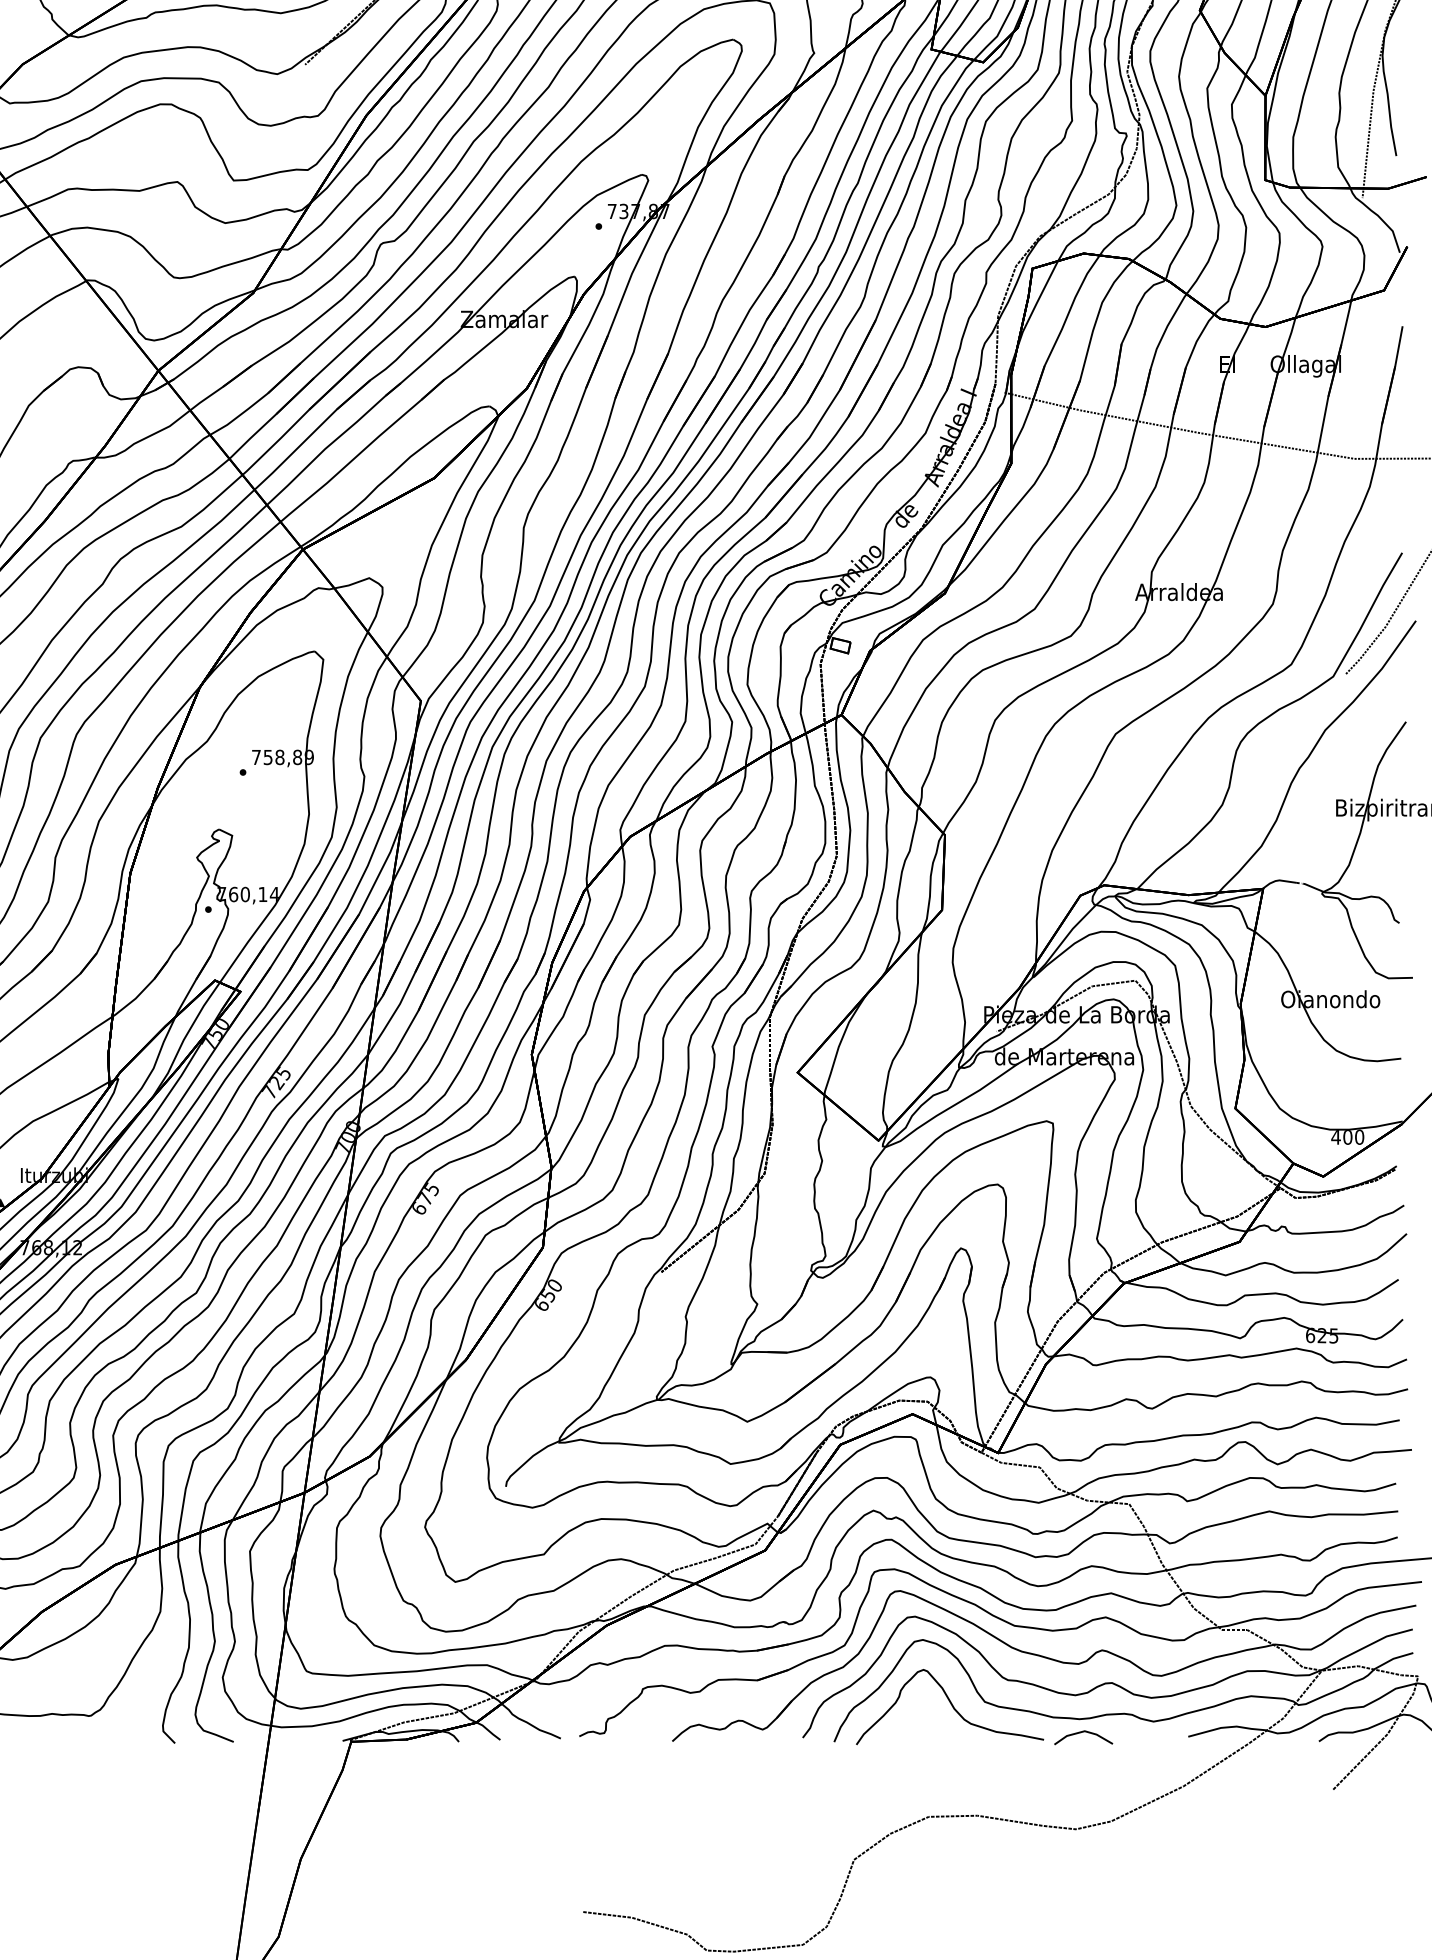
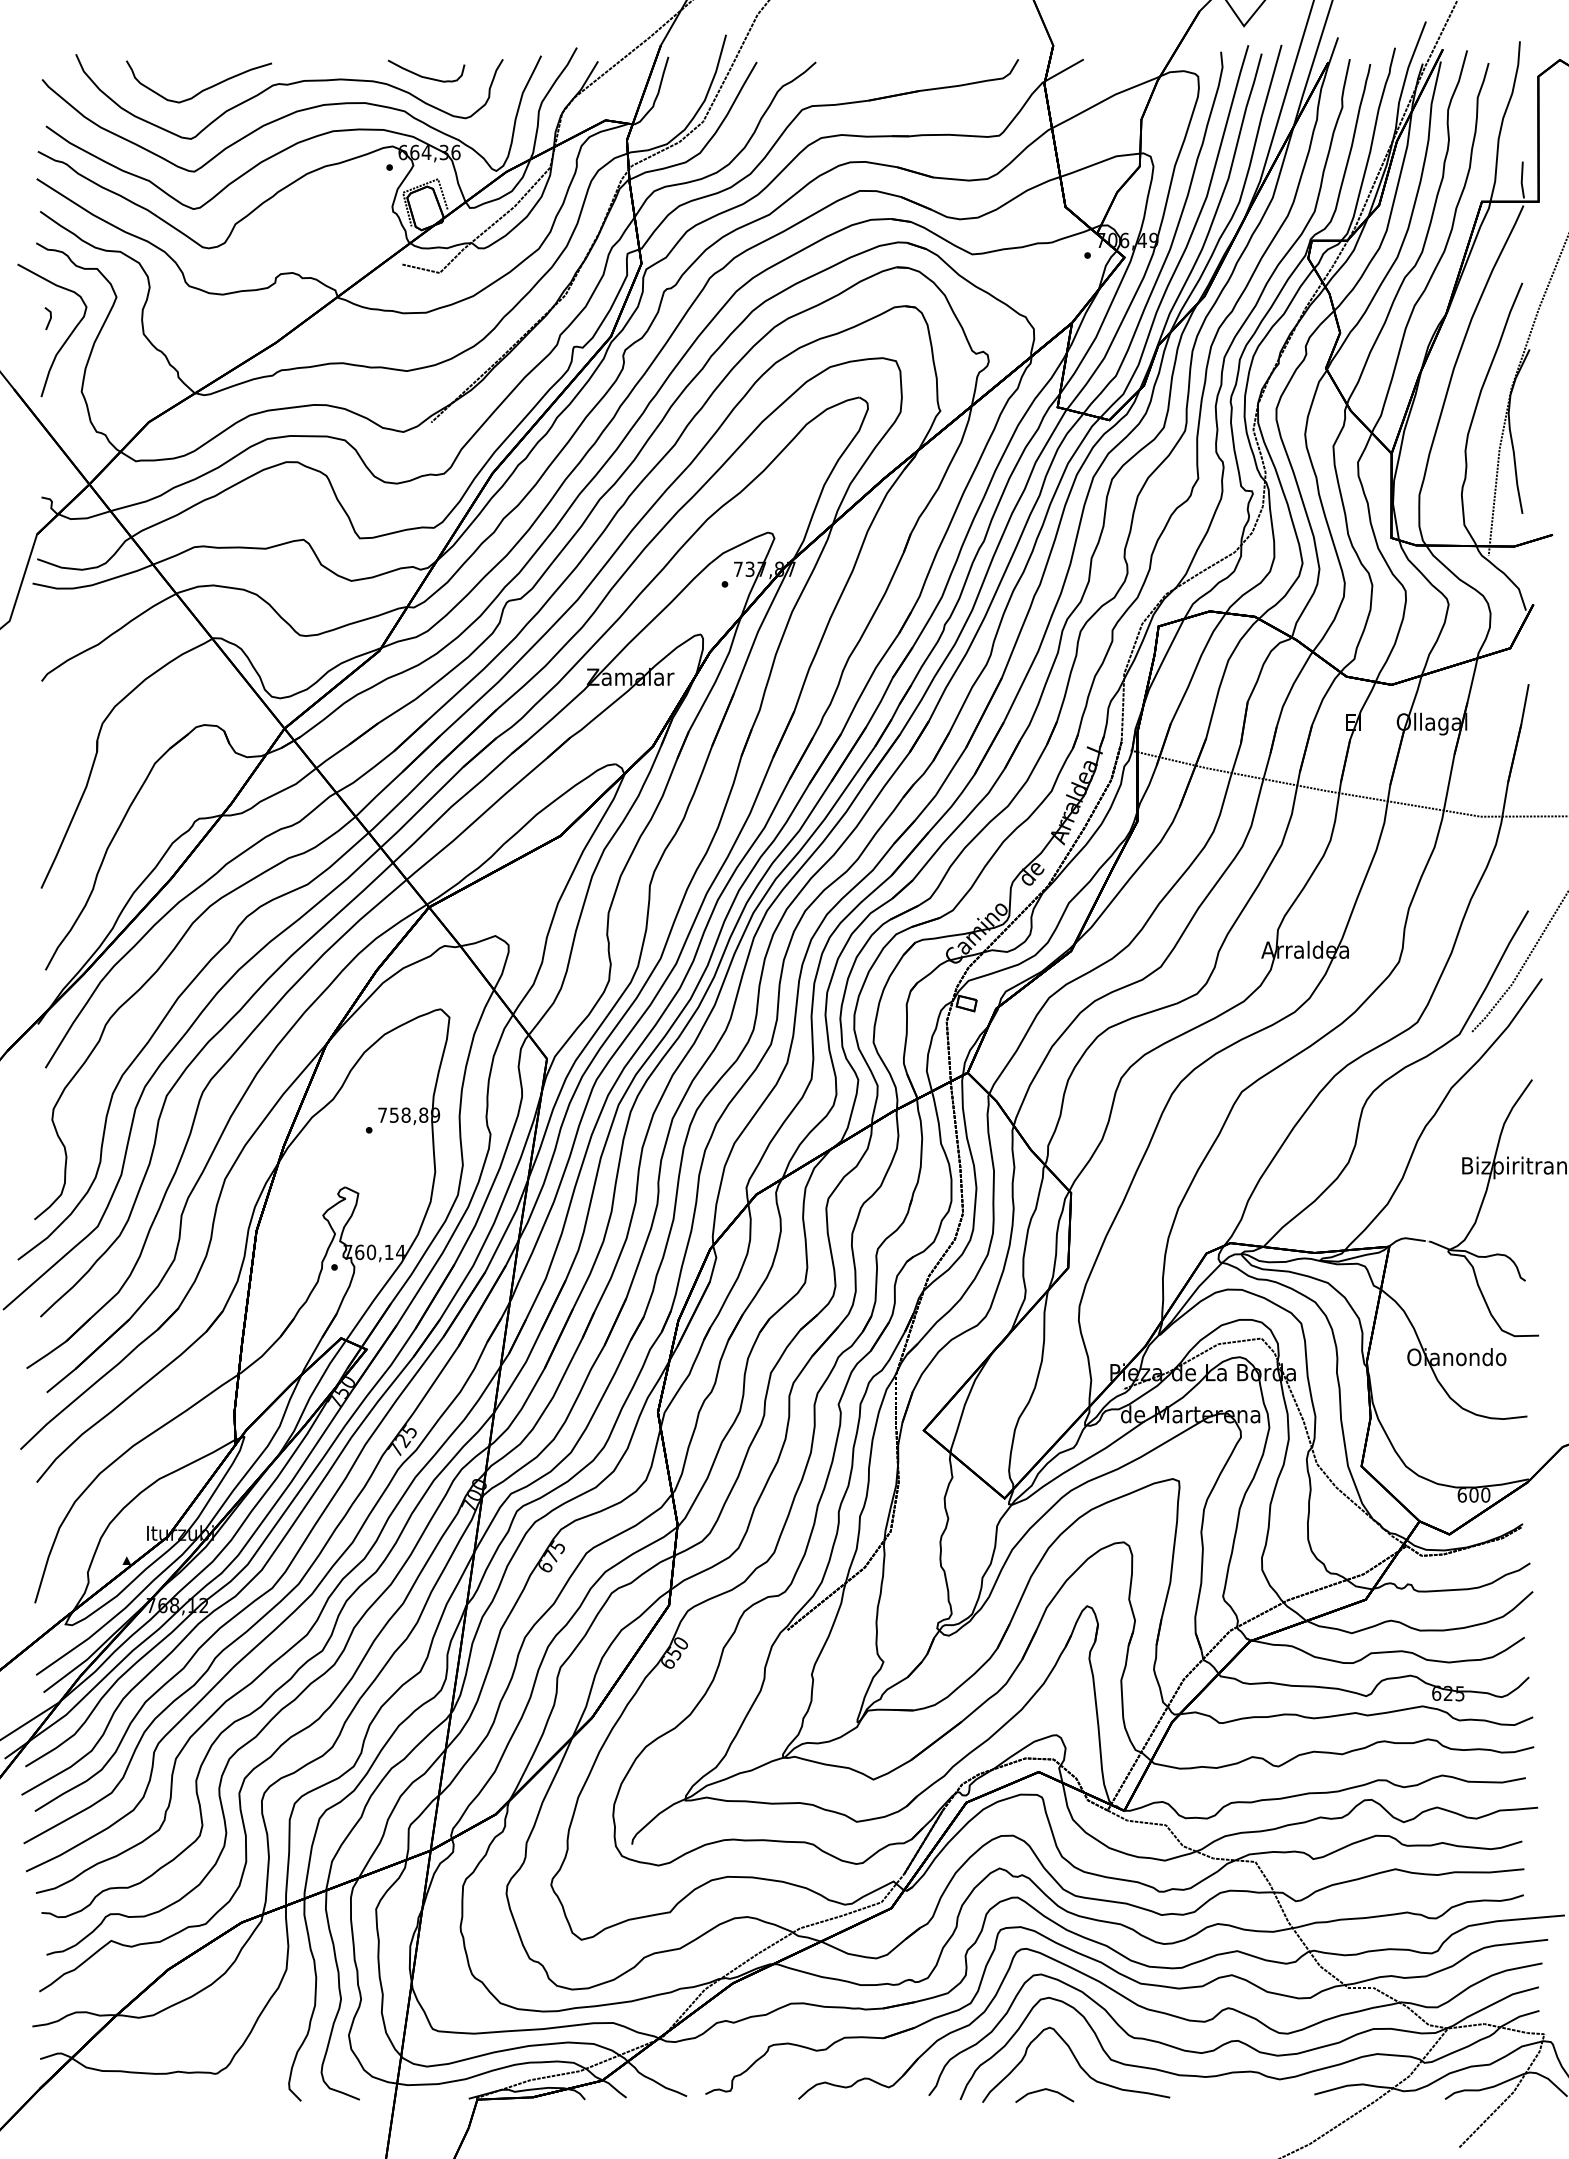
text: (1336, 1137) -> (1462, 1495), 400 -> 600
line: (1083, 1732) -> (1044, 2090), moved

